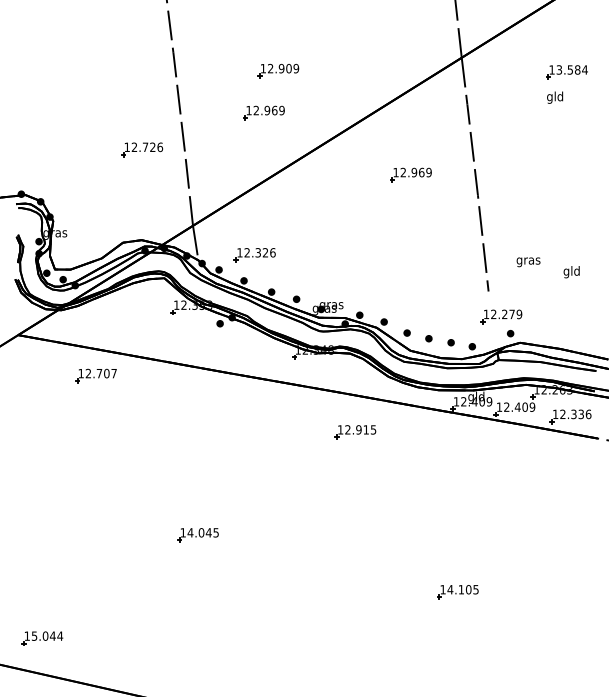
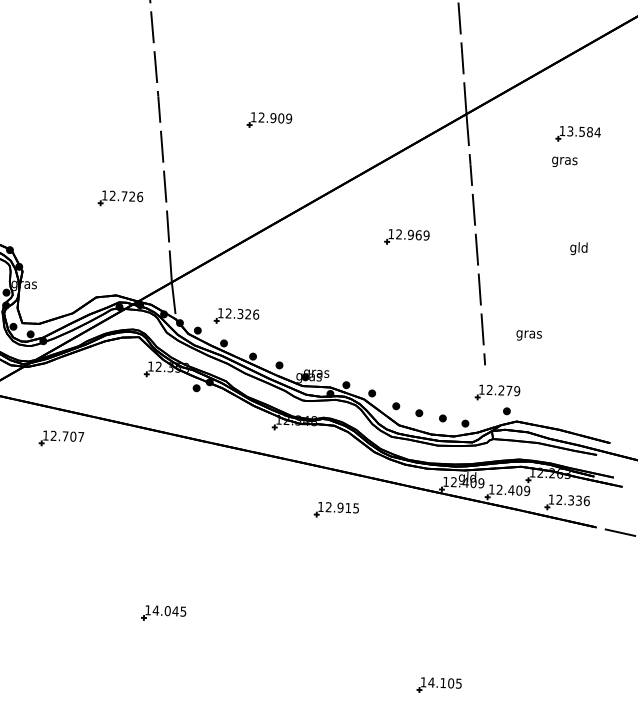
text: (555, 97) -> (565, 160), gld -> gras
part: (263, 112) -> (252, 164), removed
text: (571, 272) -> (578, 249), moved

